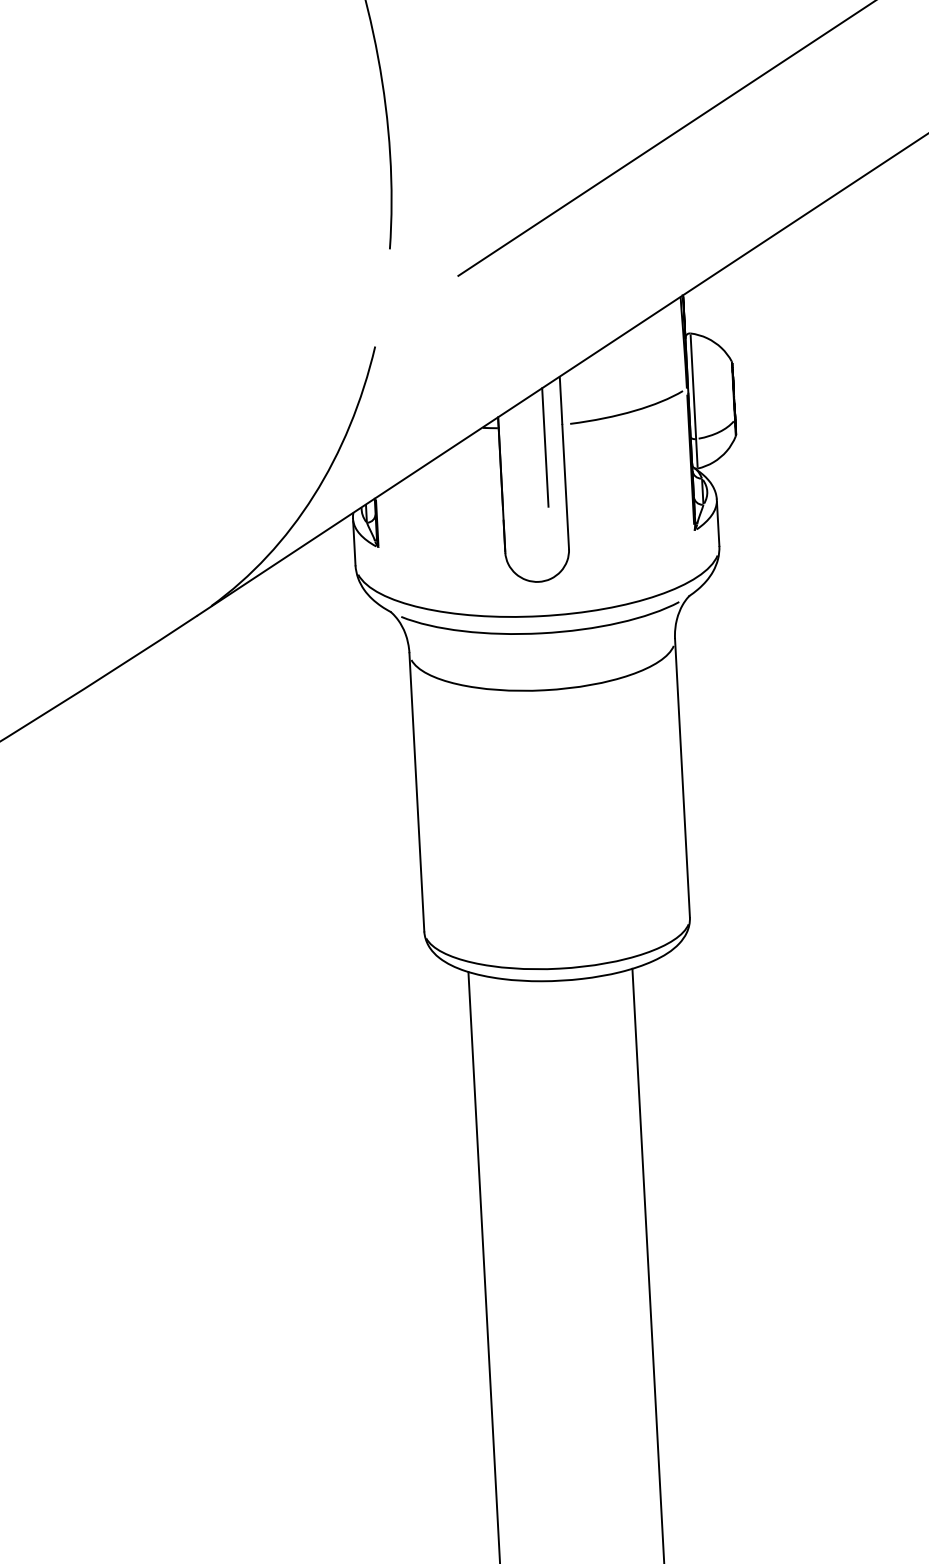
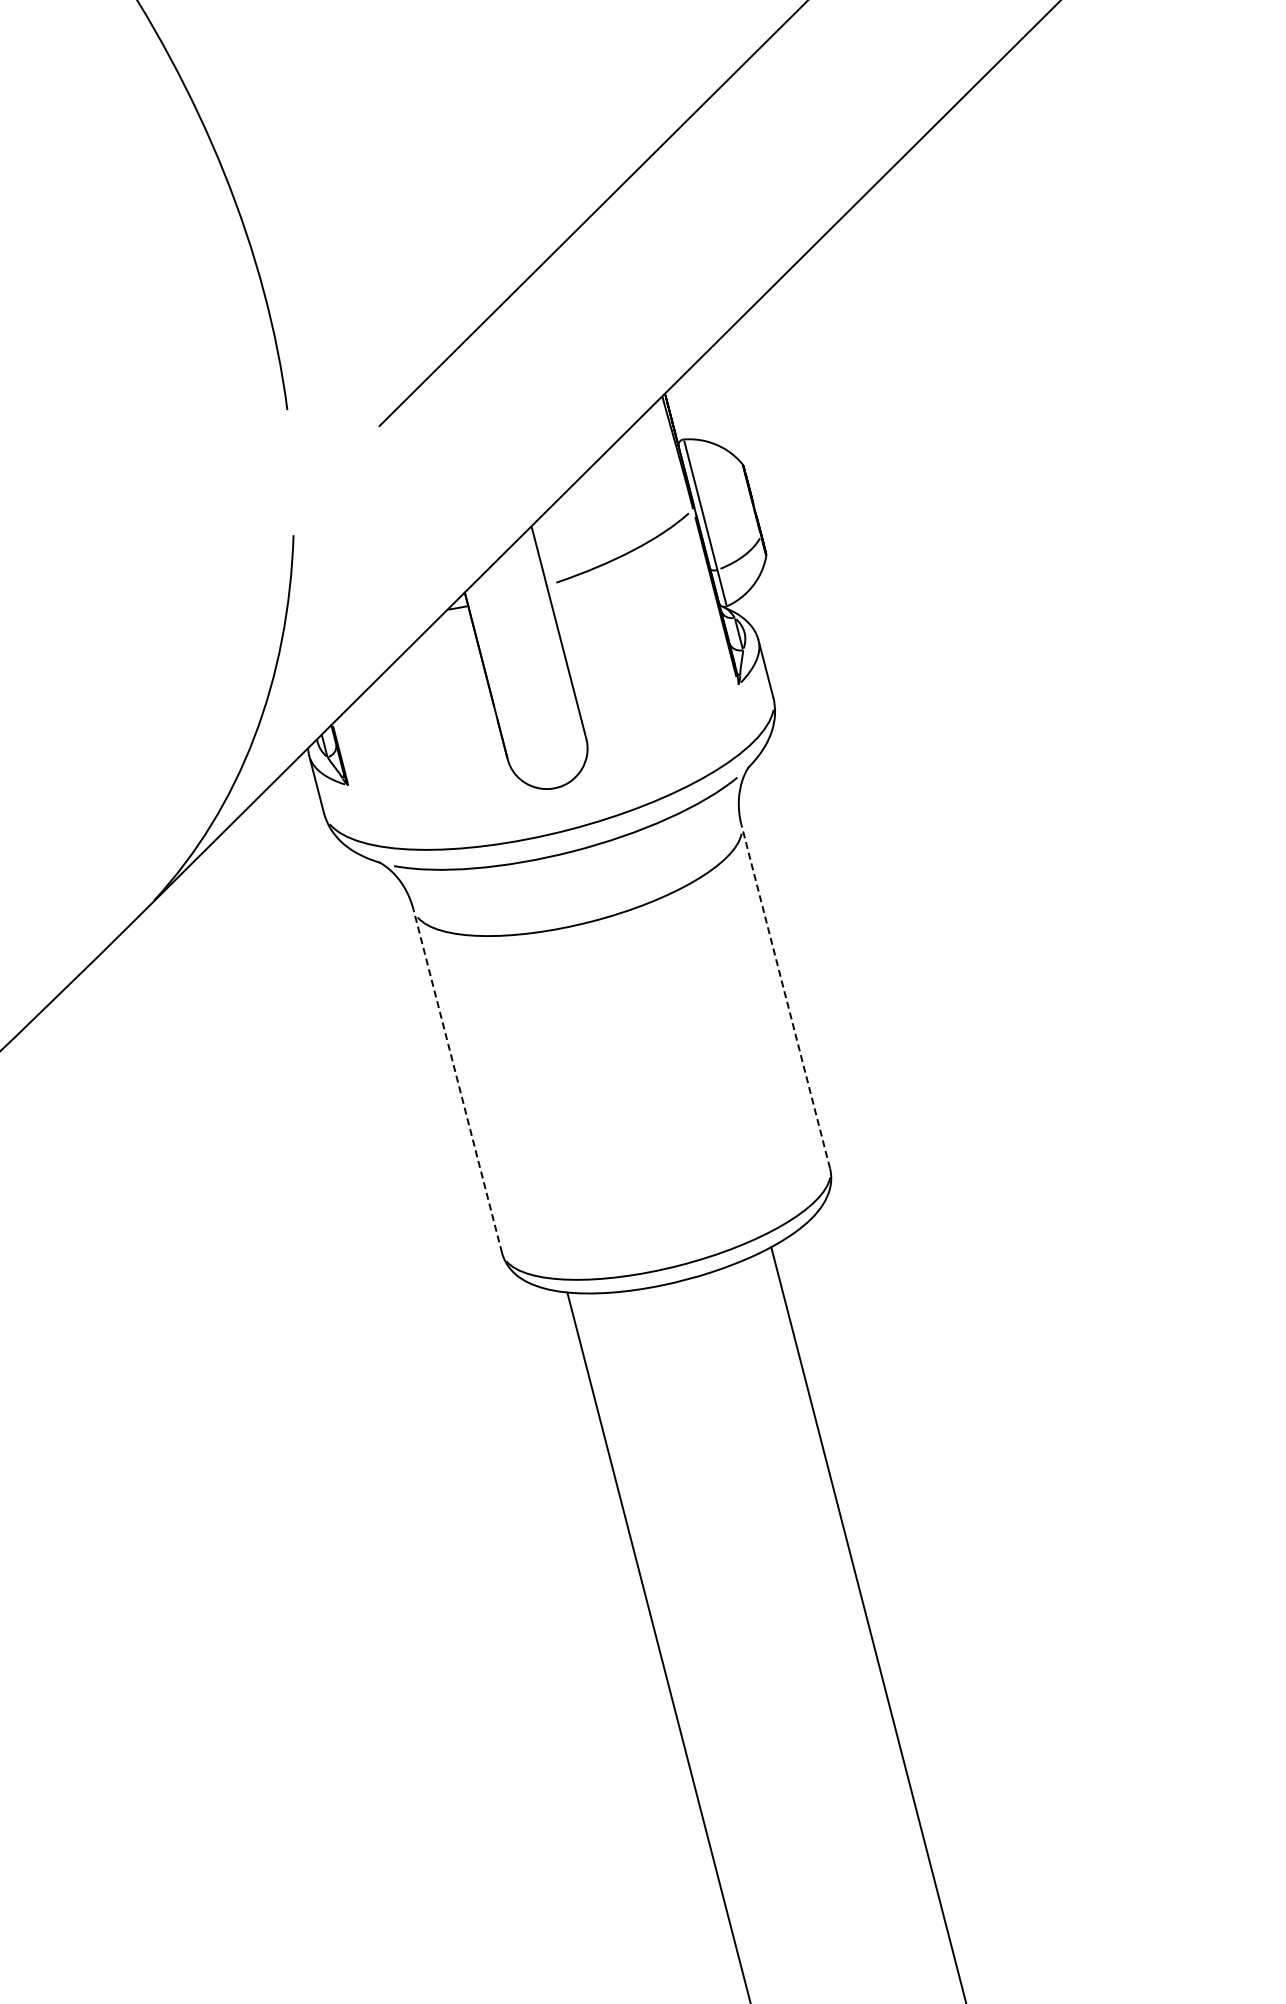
line: (545, 447) -> (531, 618), removed
line: (682, 778) -> (785, 996), solid -> dashed
line: (416, 791) -> (457, 1080), solid -> dashed

